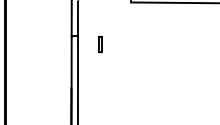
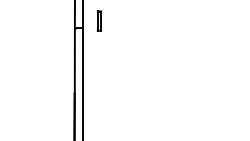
part: (100, 44) -> (99, 21), moved

